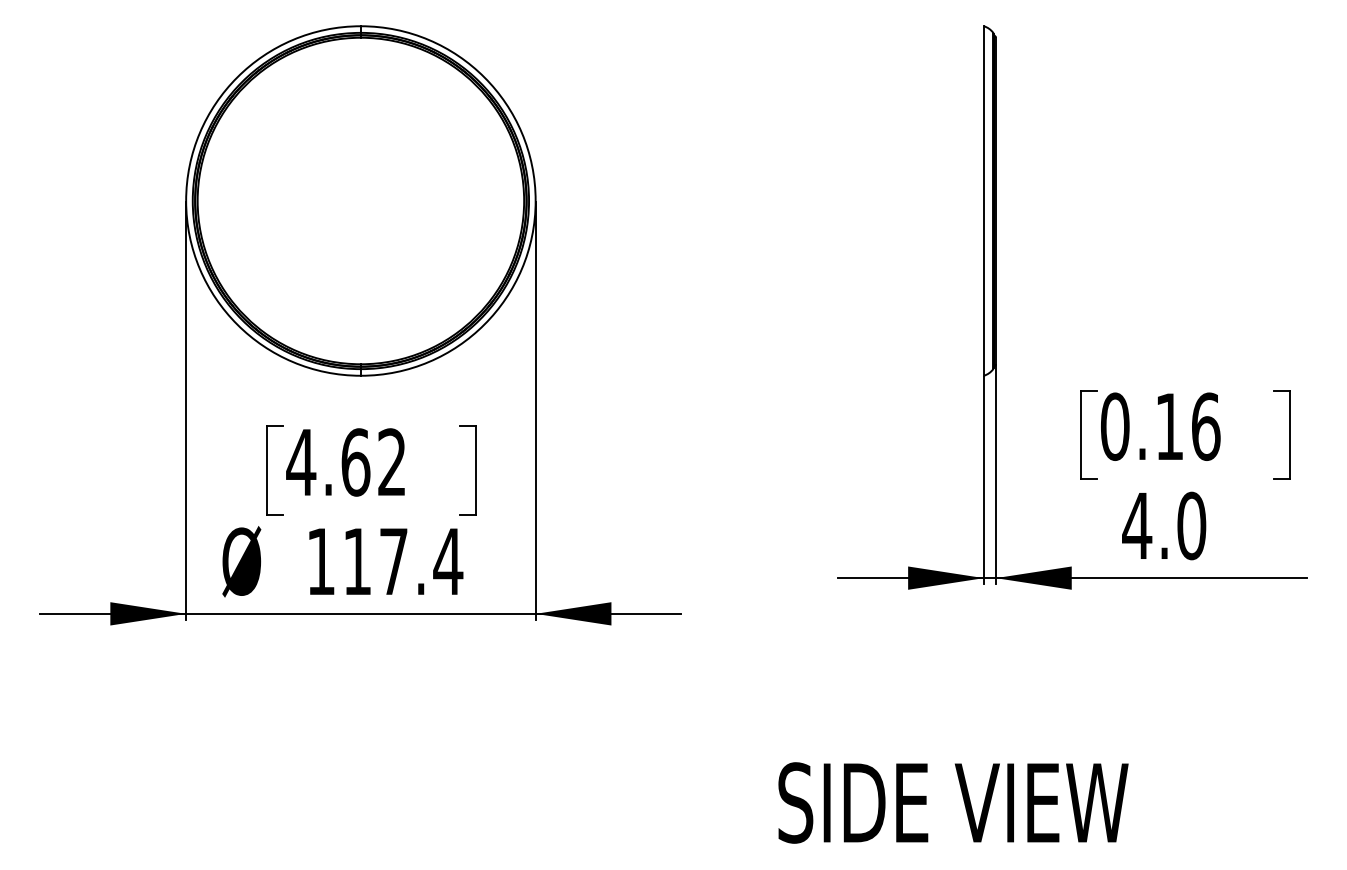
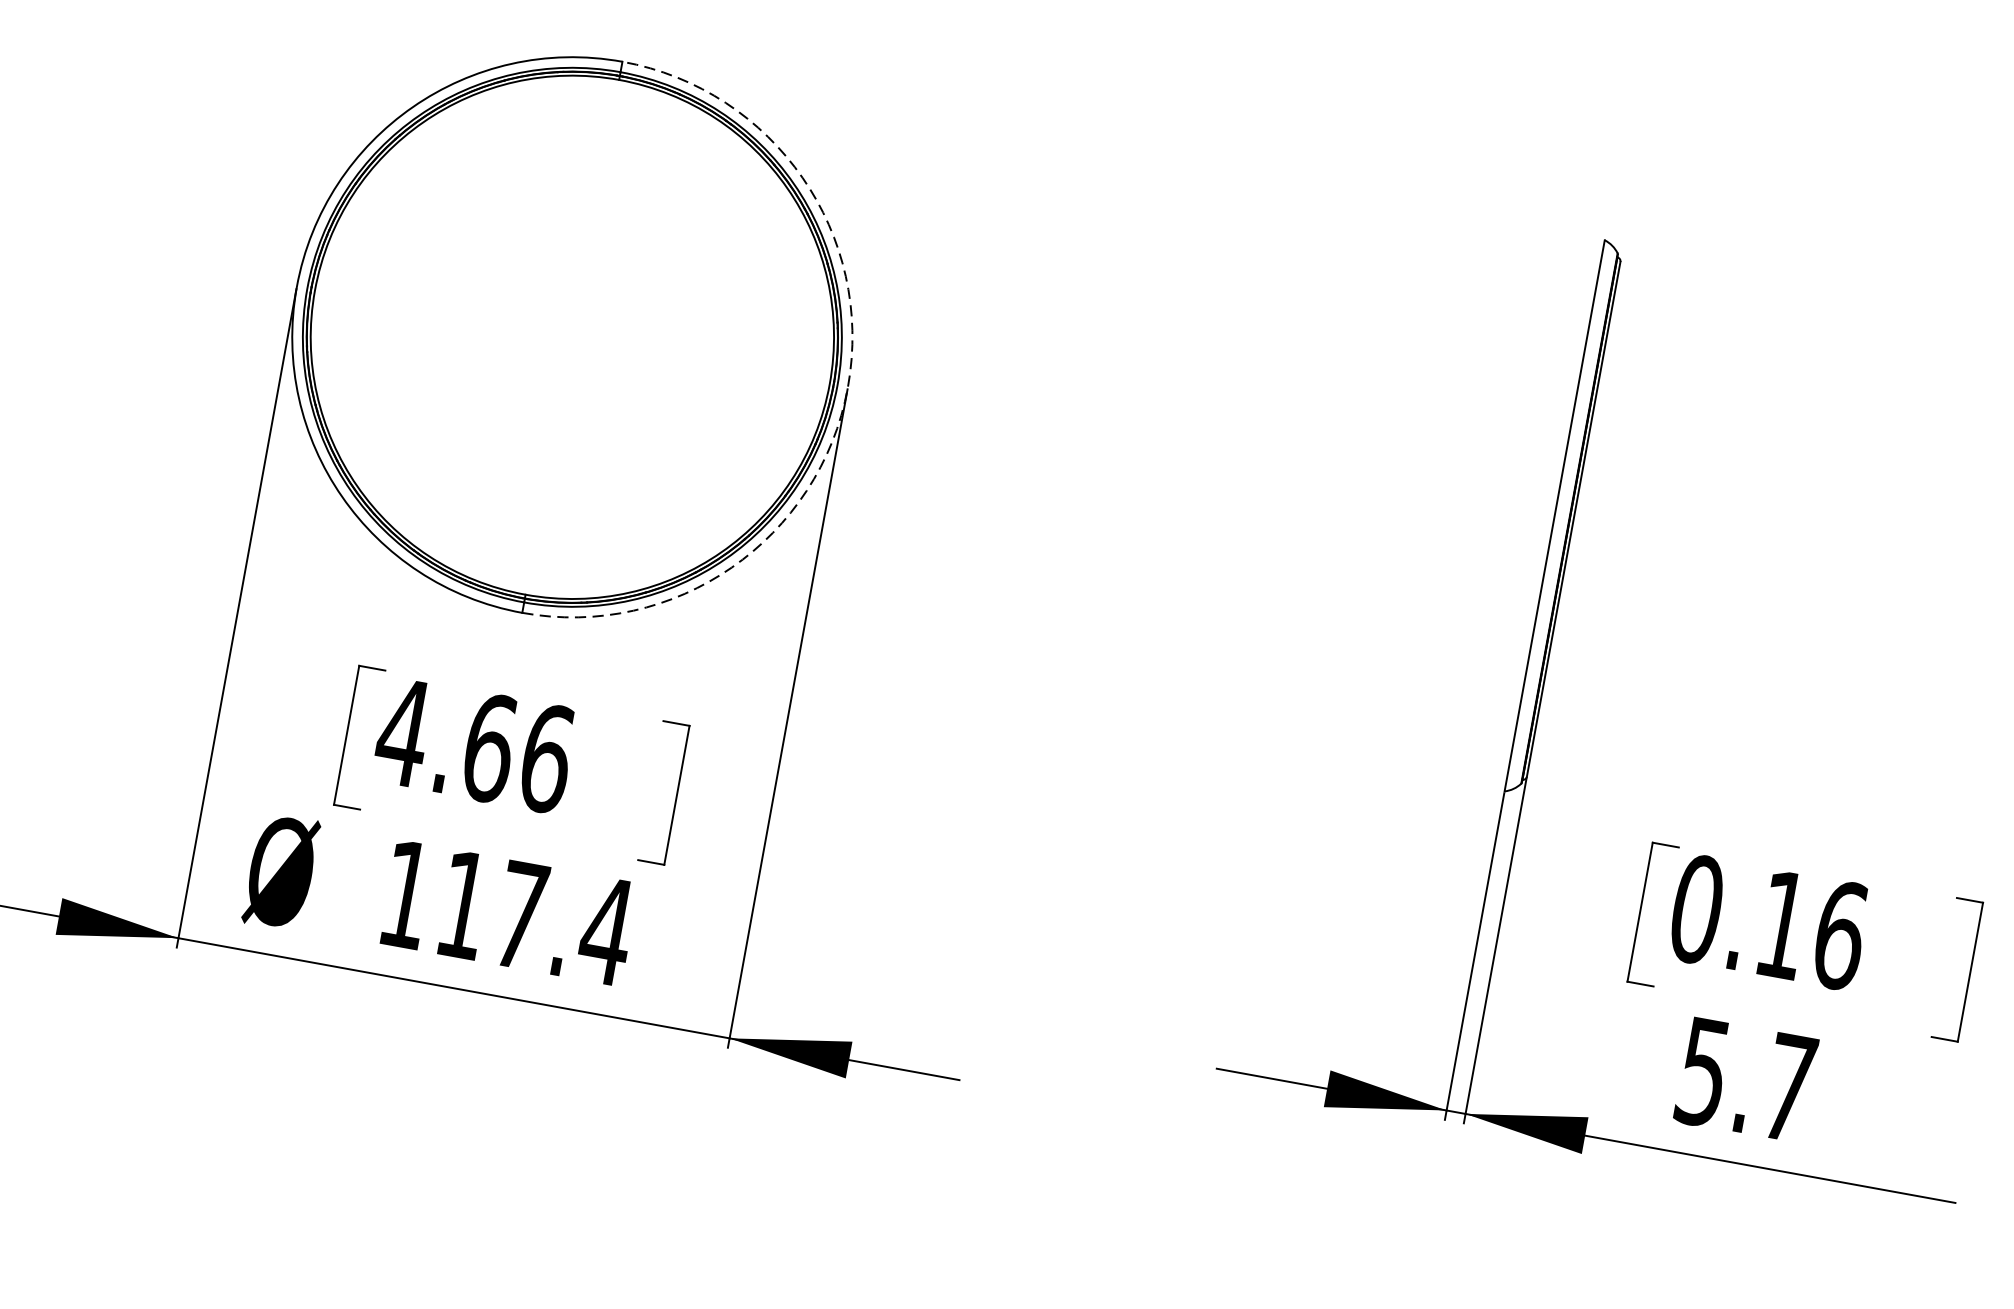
arc: (535, 201) -> (847, 388), solid -> dashed
text: (392, 462) -> (547, 758), 4.62 -> 4.66
text: (1164, 525) -> (1746, 1079), 4.0 -> 5.7

